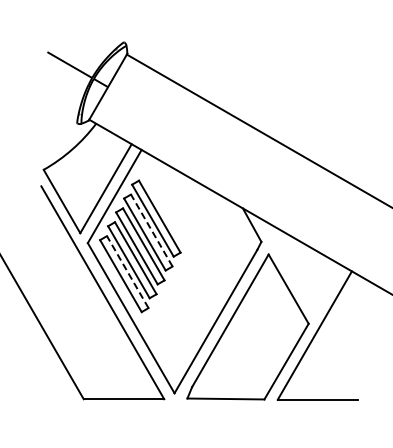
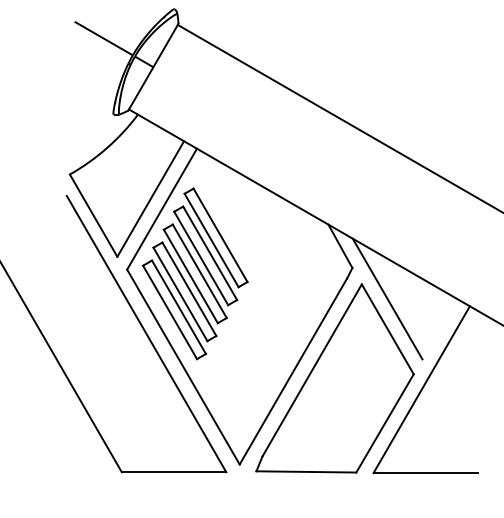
line: (151, 230) -> (209, 253), dashed -> solid
line: (288, 265) -> (387, 298), added
line: (127, 272) -> (178, 307), dashed -> solid

